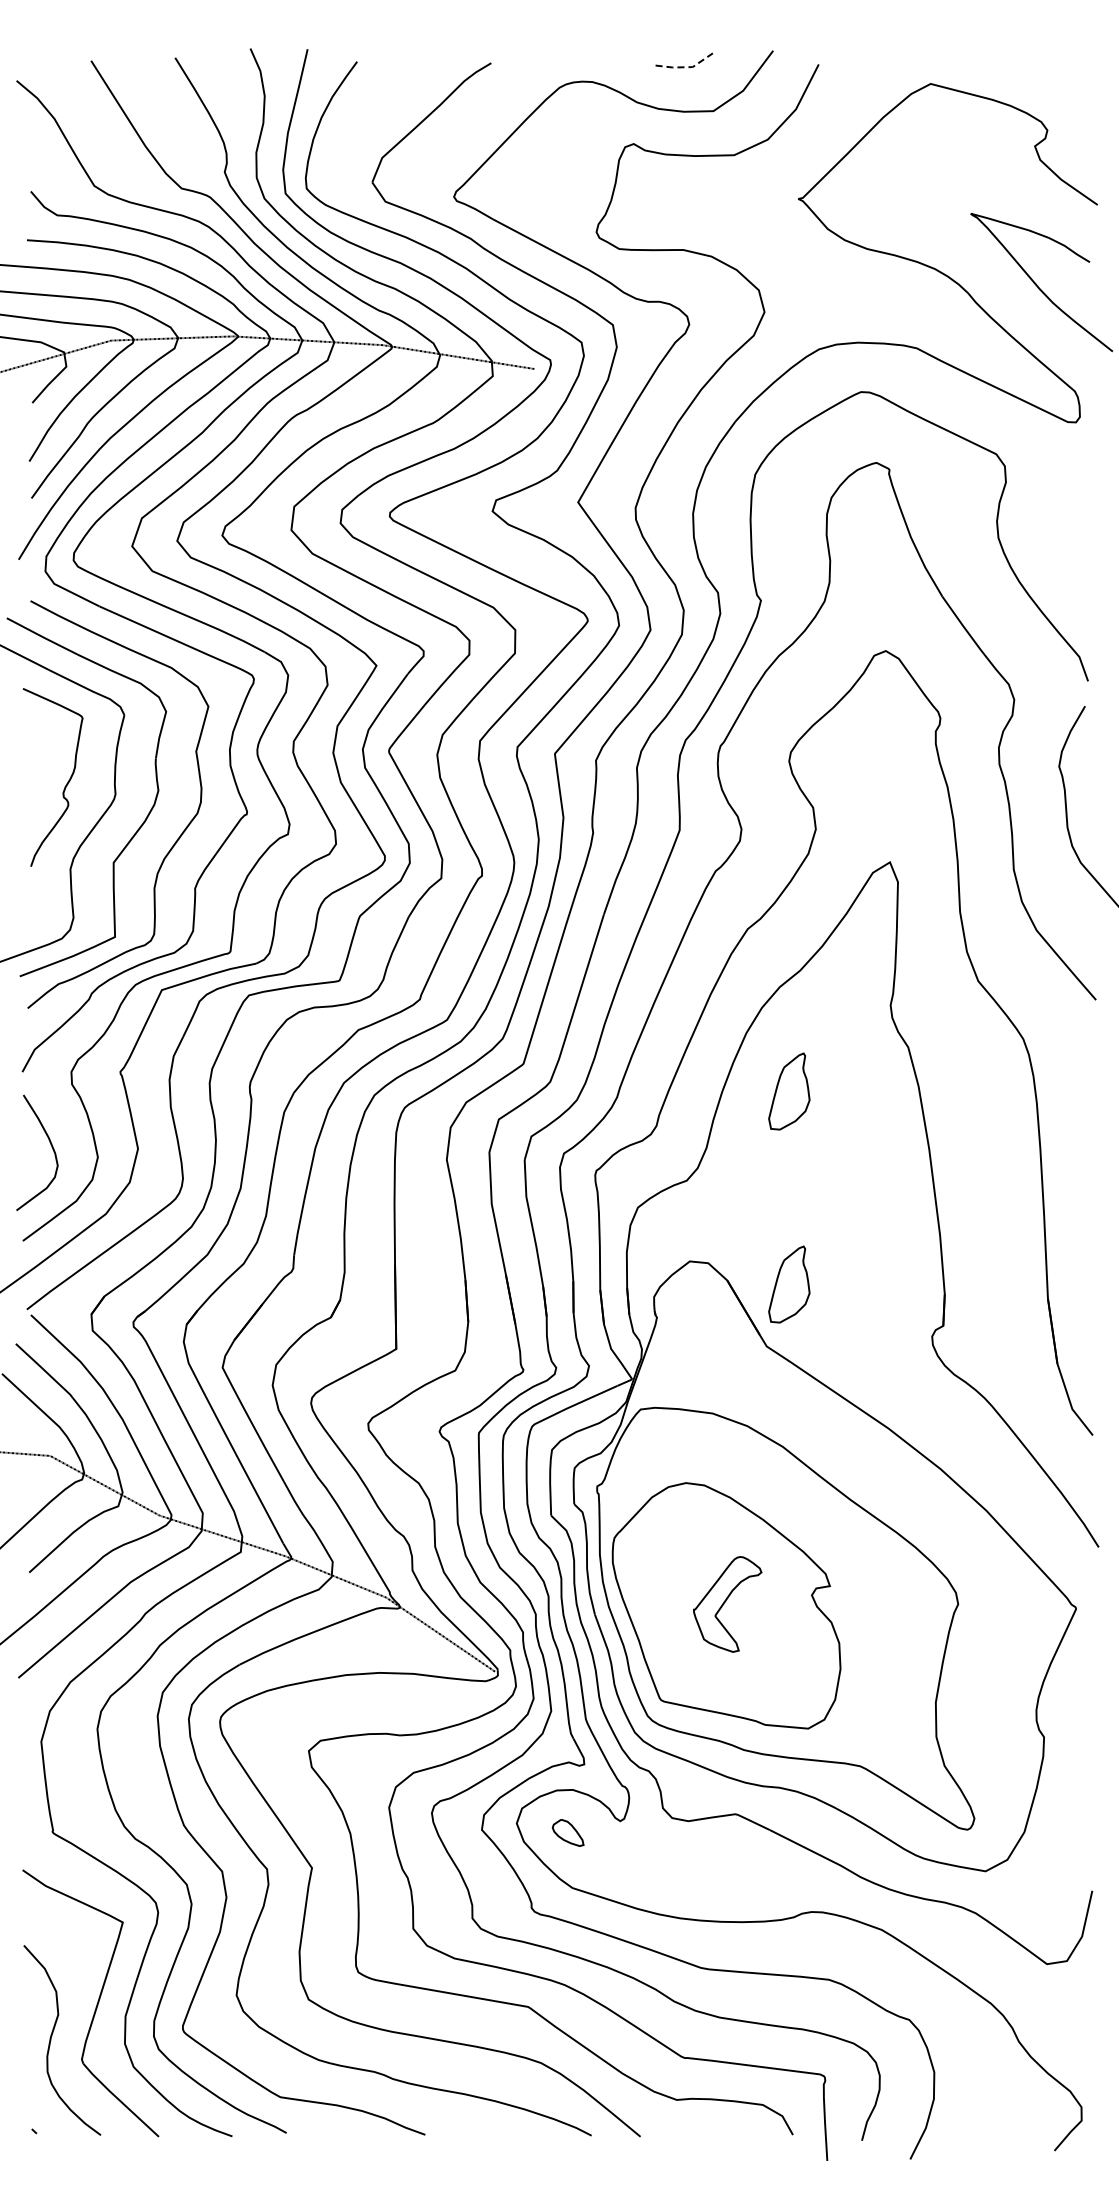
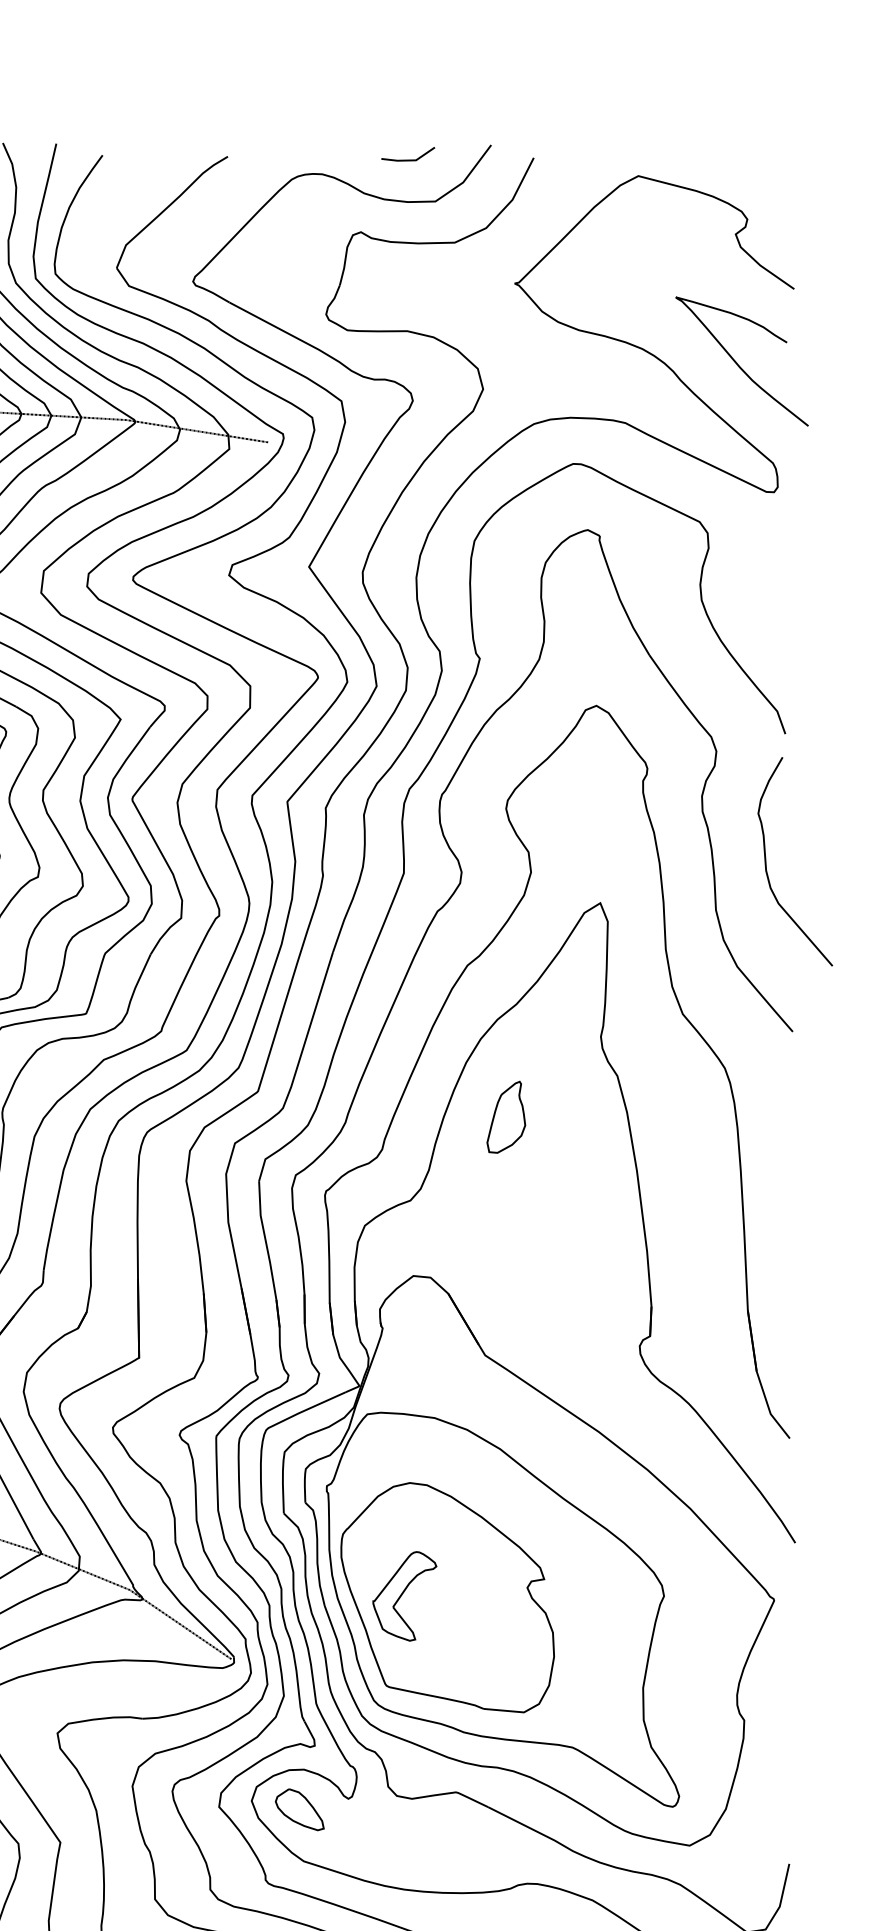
line: (686, 67) -> (410, 160), dashed -> solid
part: (789, 1284) -> (506, 1297), removed
part: (727, 1604) -> (404, 1596), moved
part: (567, 1832) -> (299, 1809), size x1.67

